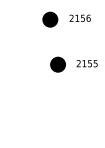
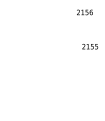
fill: (50, 19) -> (62, 13), removed
fill: (58, 64) -> (68, 47), removed

